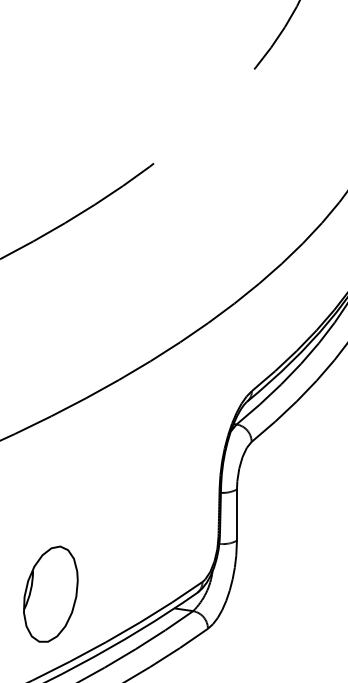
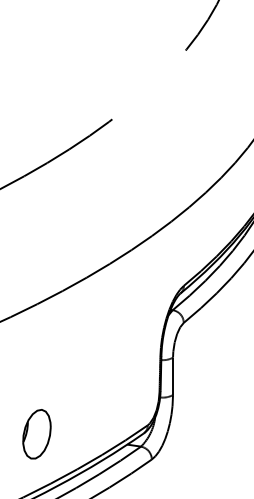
part: (50, 593) -> (36, 433), size x0.7

